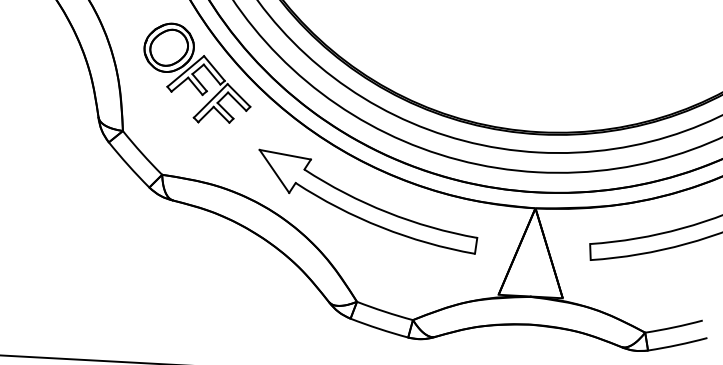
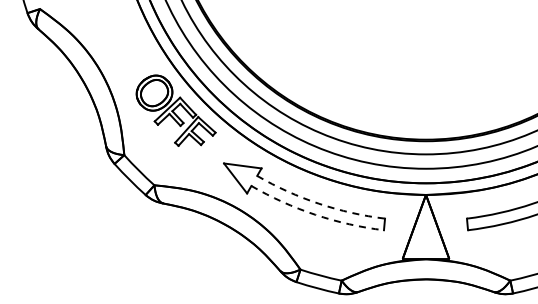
arc: (386, 212) -> (318, 203), solid -> dashed
arc: (381, 227) -> (315, 214), solid -> dashed

